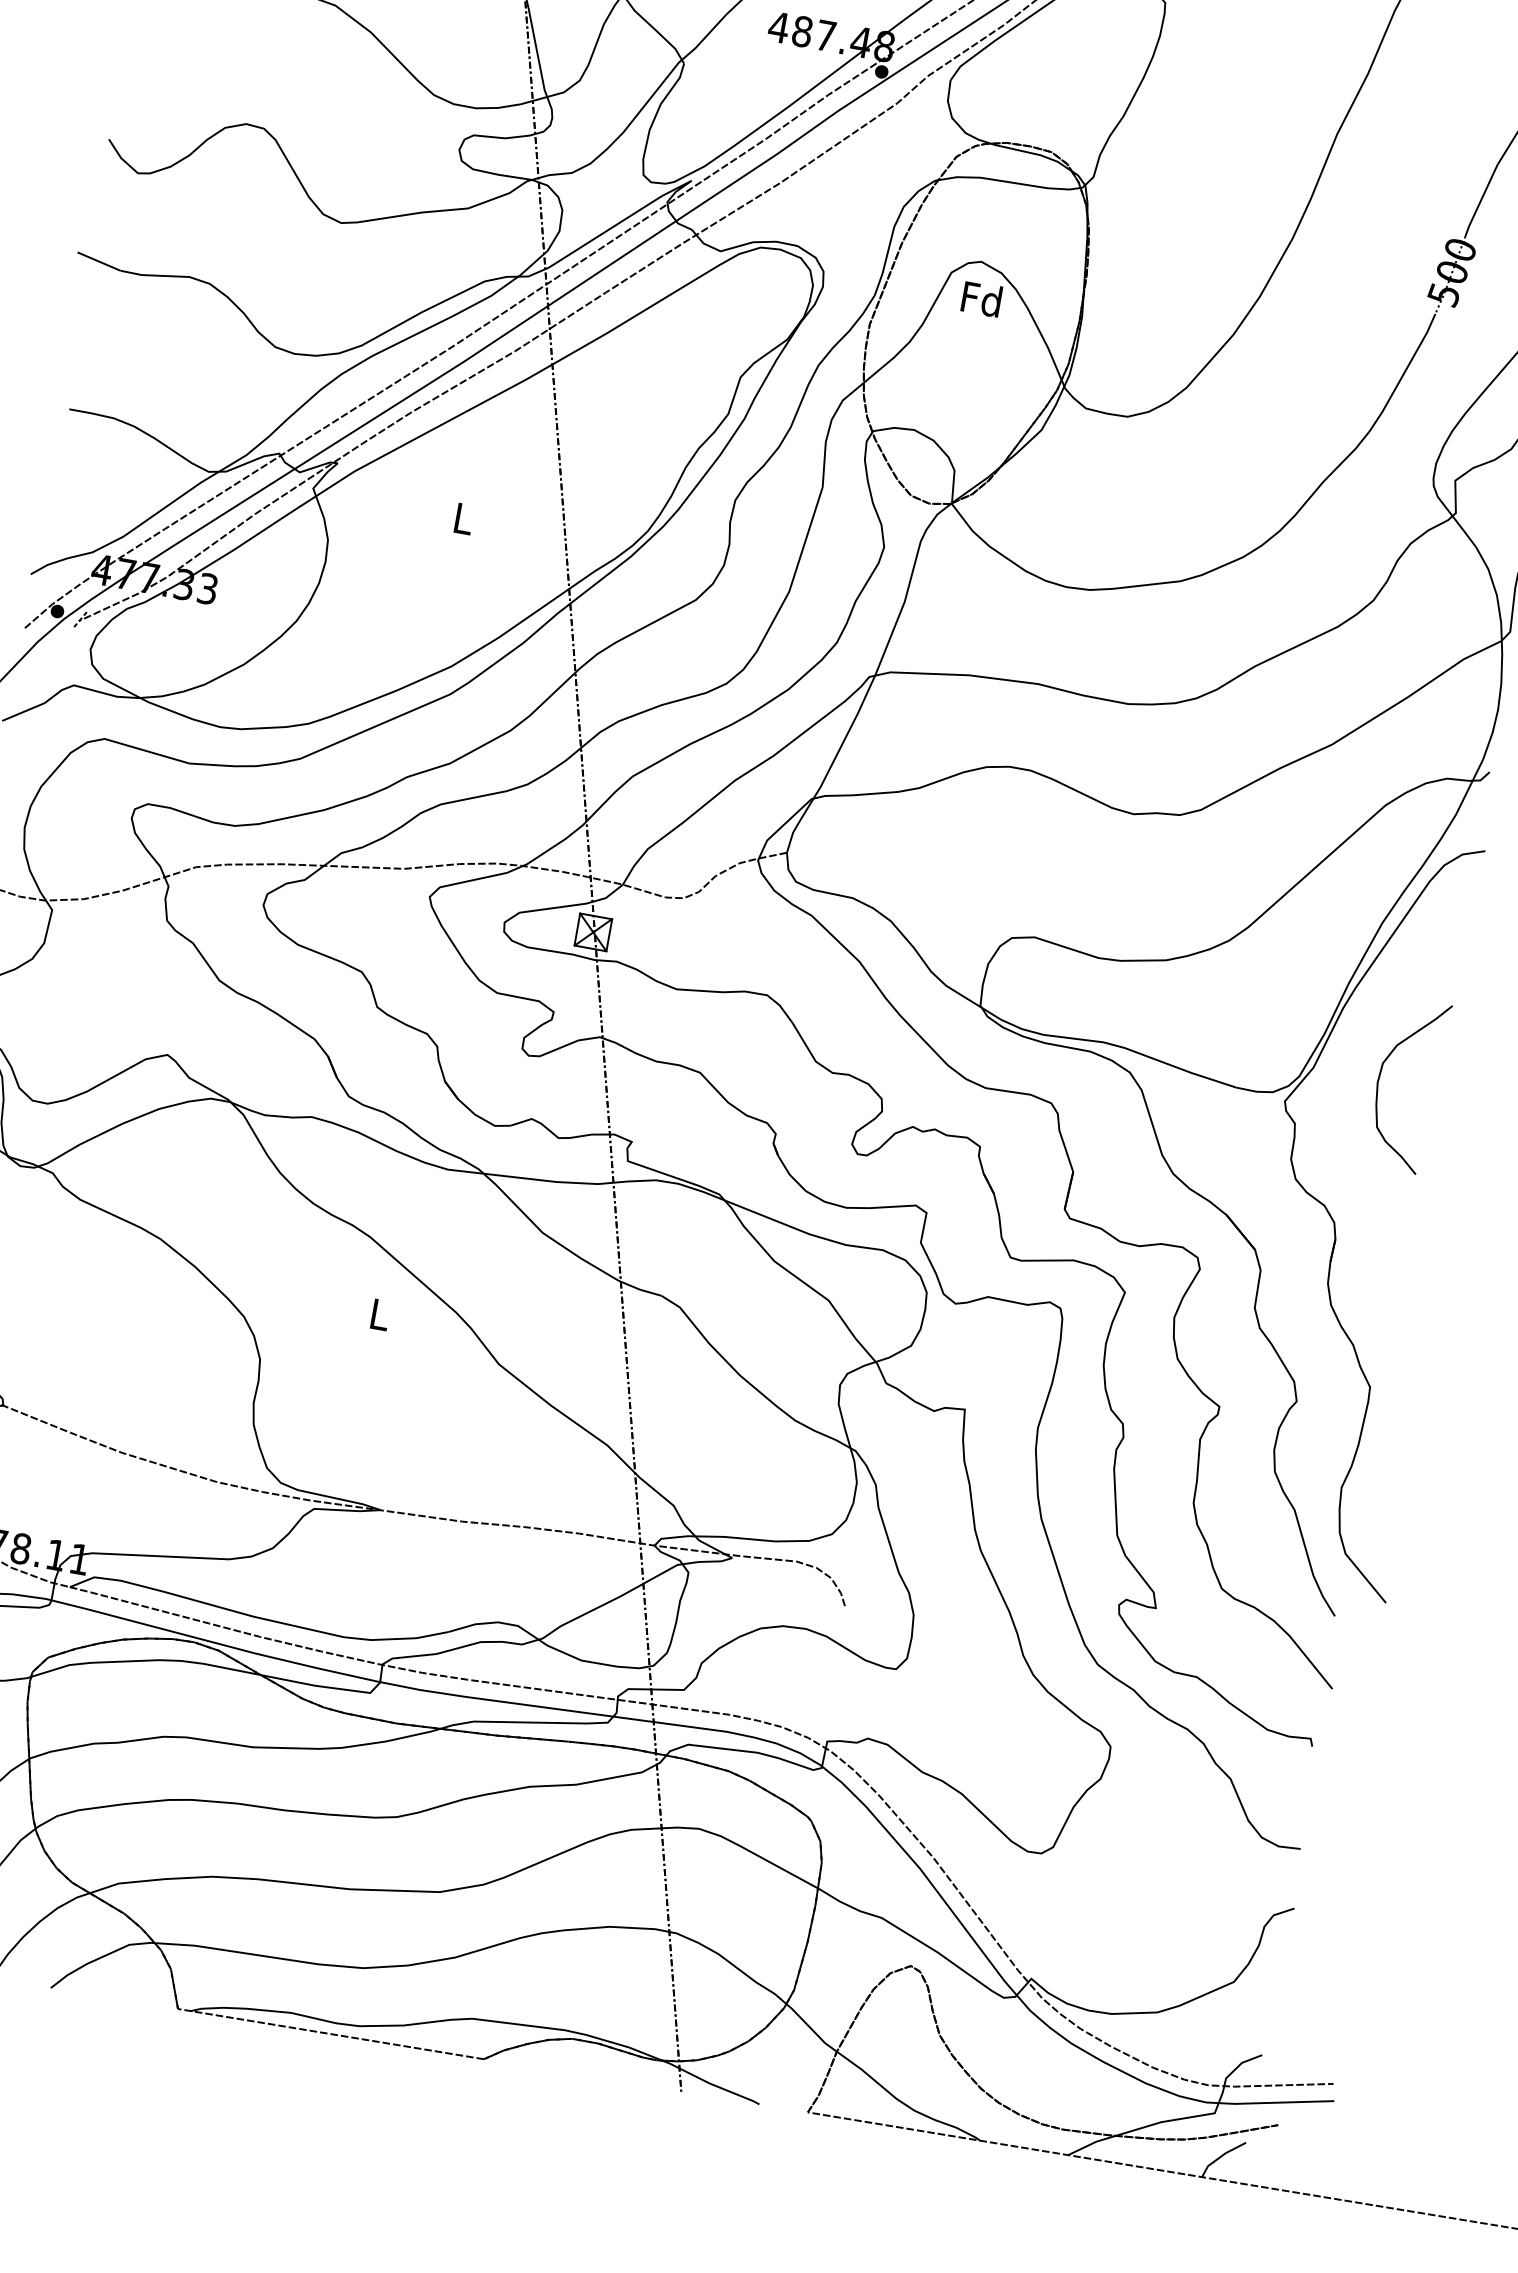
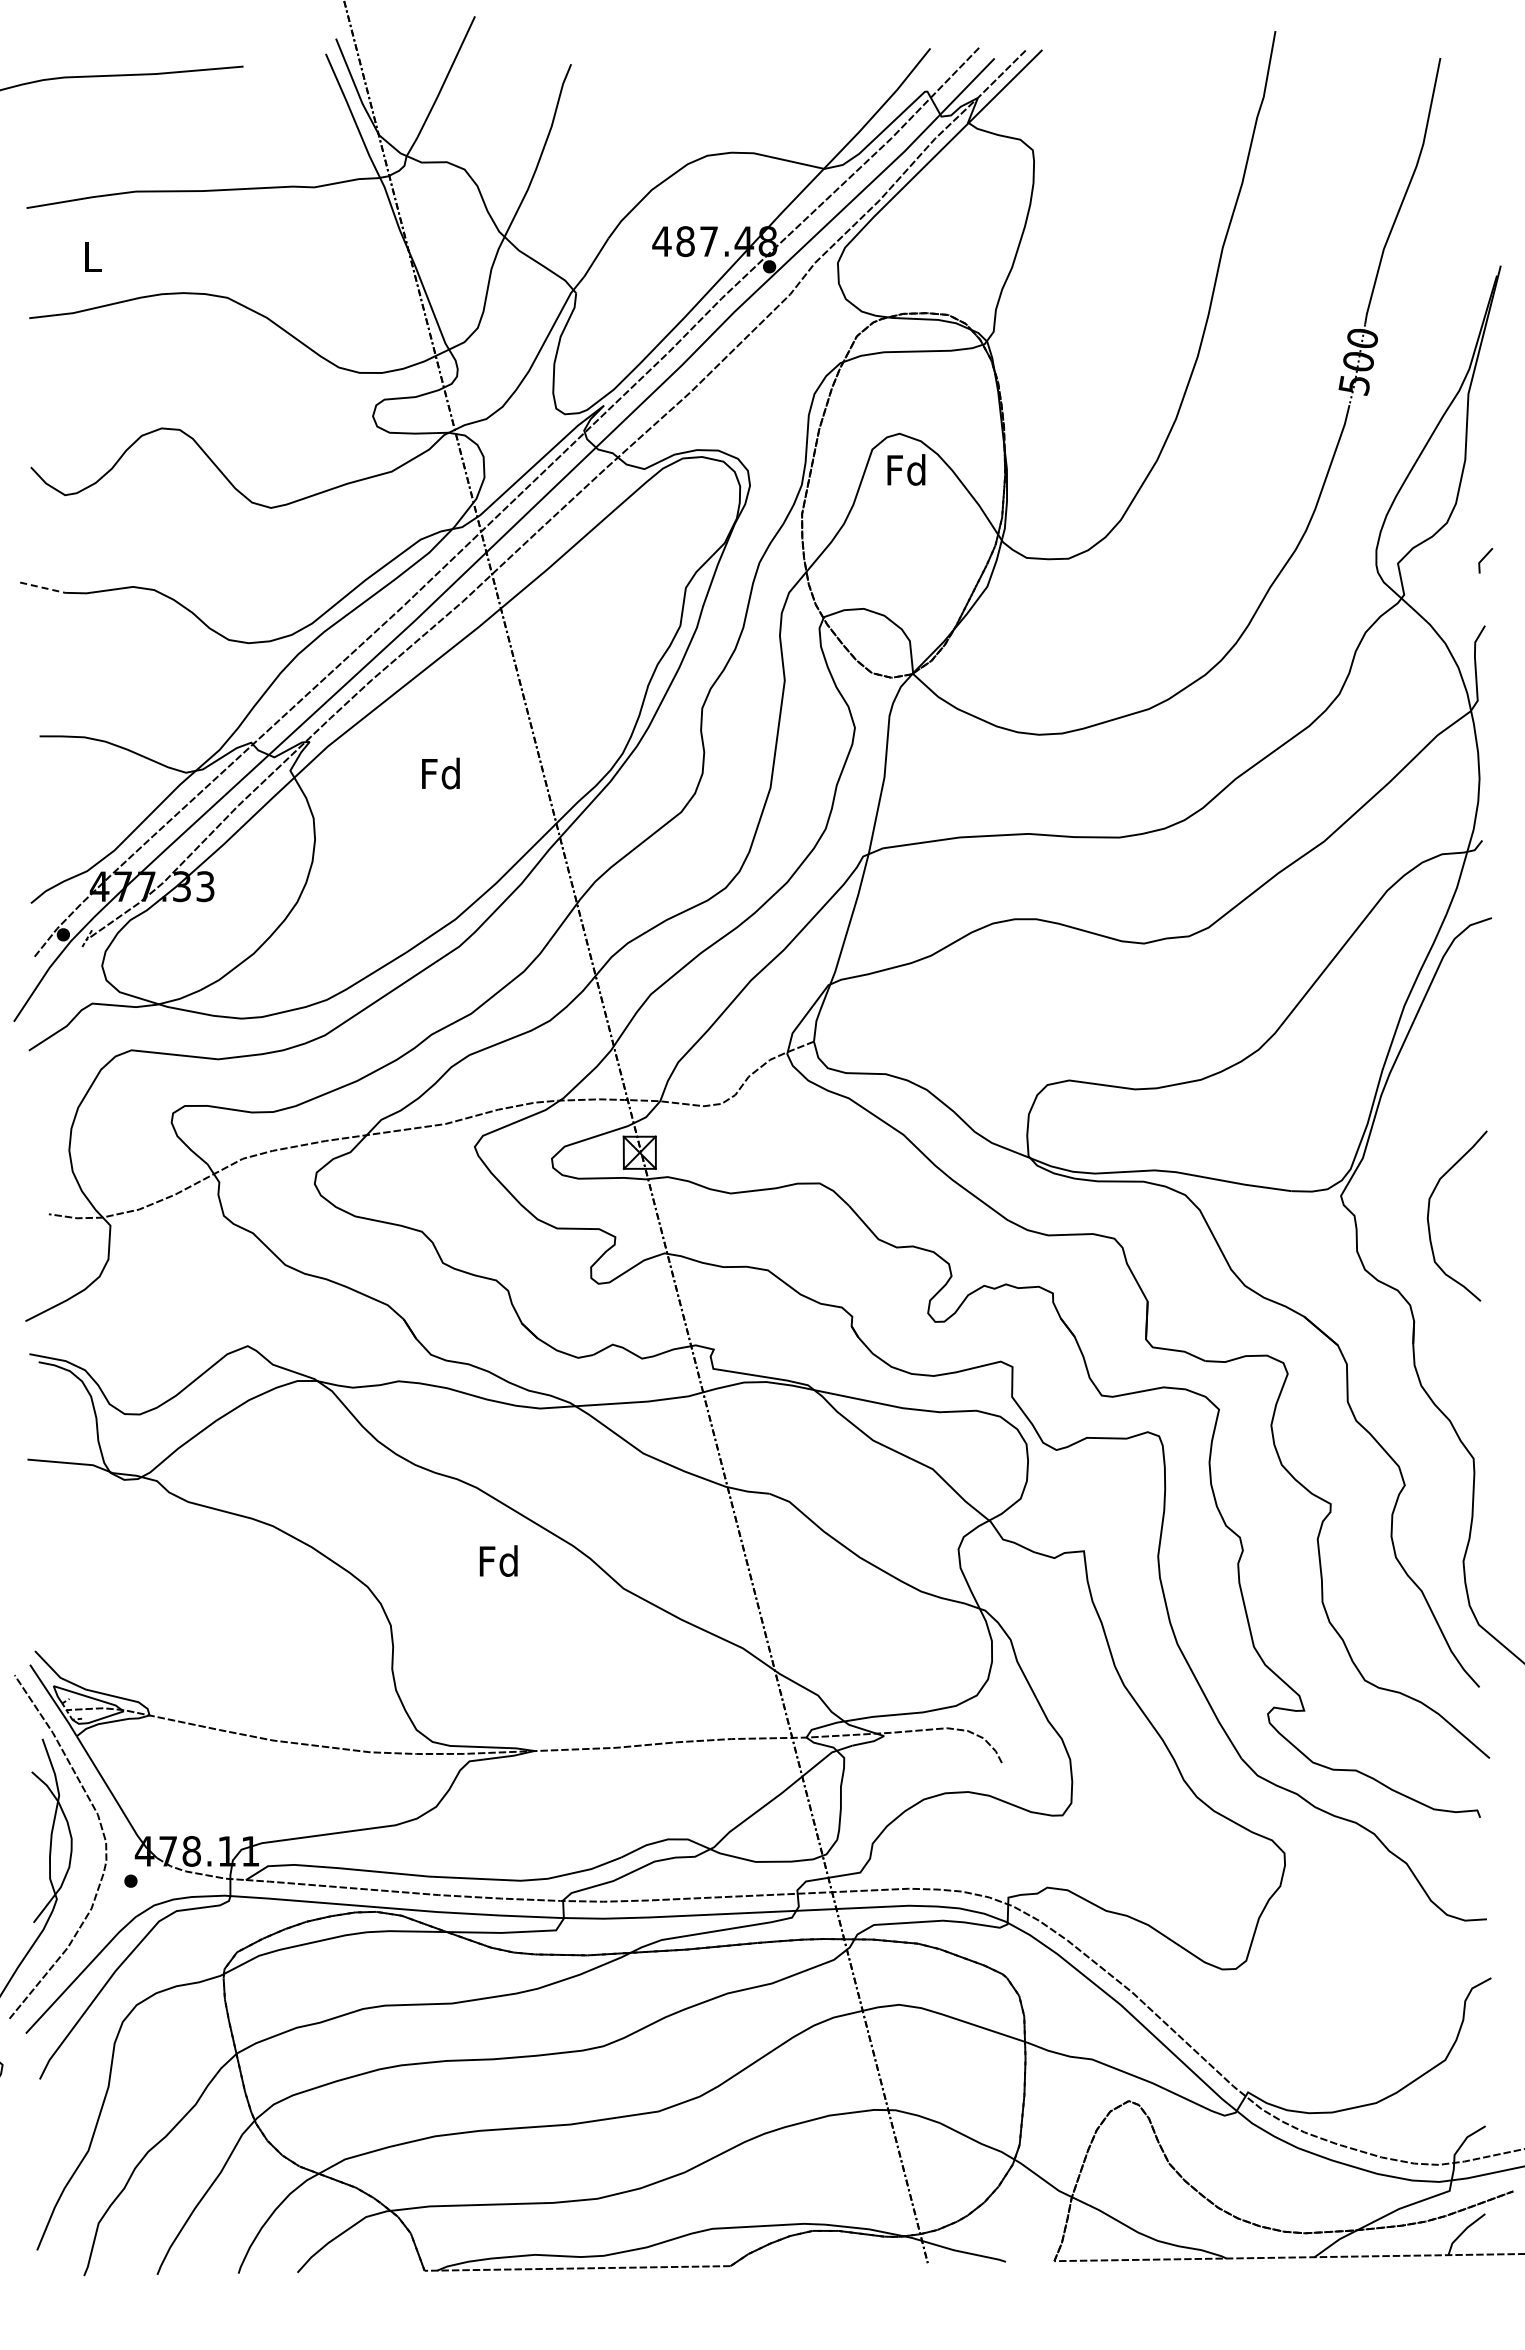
line: (99, 261) -> (43, 587), solid -> dashed
text: (462, 518) -> (440, 773), L -> Fd
curve: (1380, 1077) -> (1429, 1213), moved
text: (379, 1313) -> (498, 1560), L -> Fd

